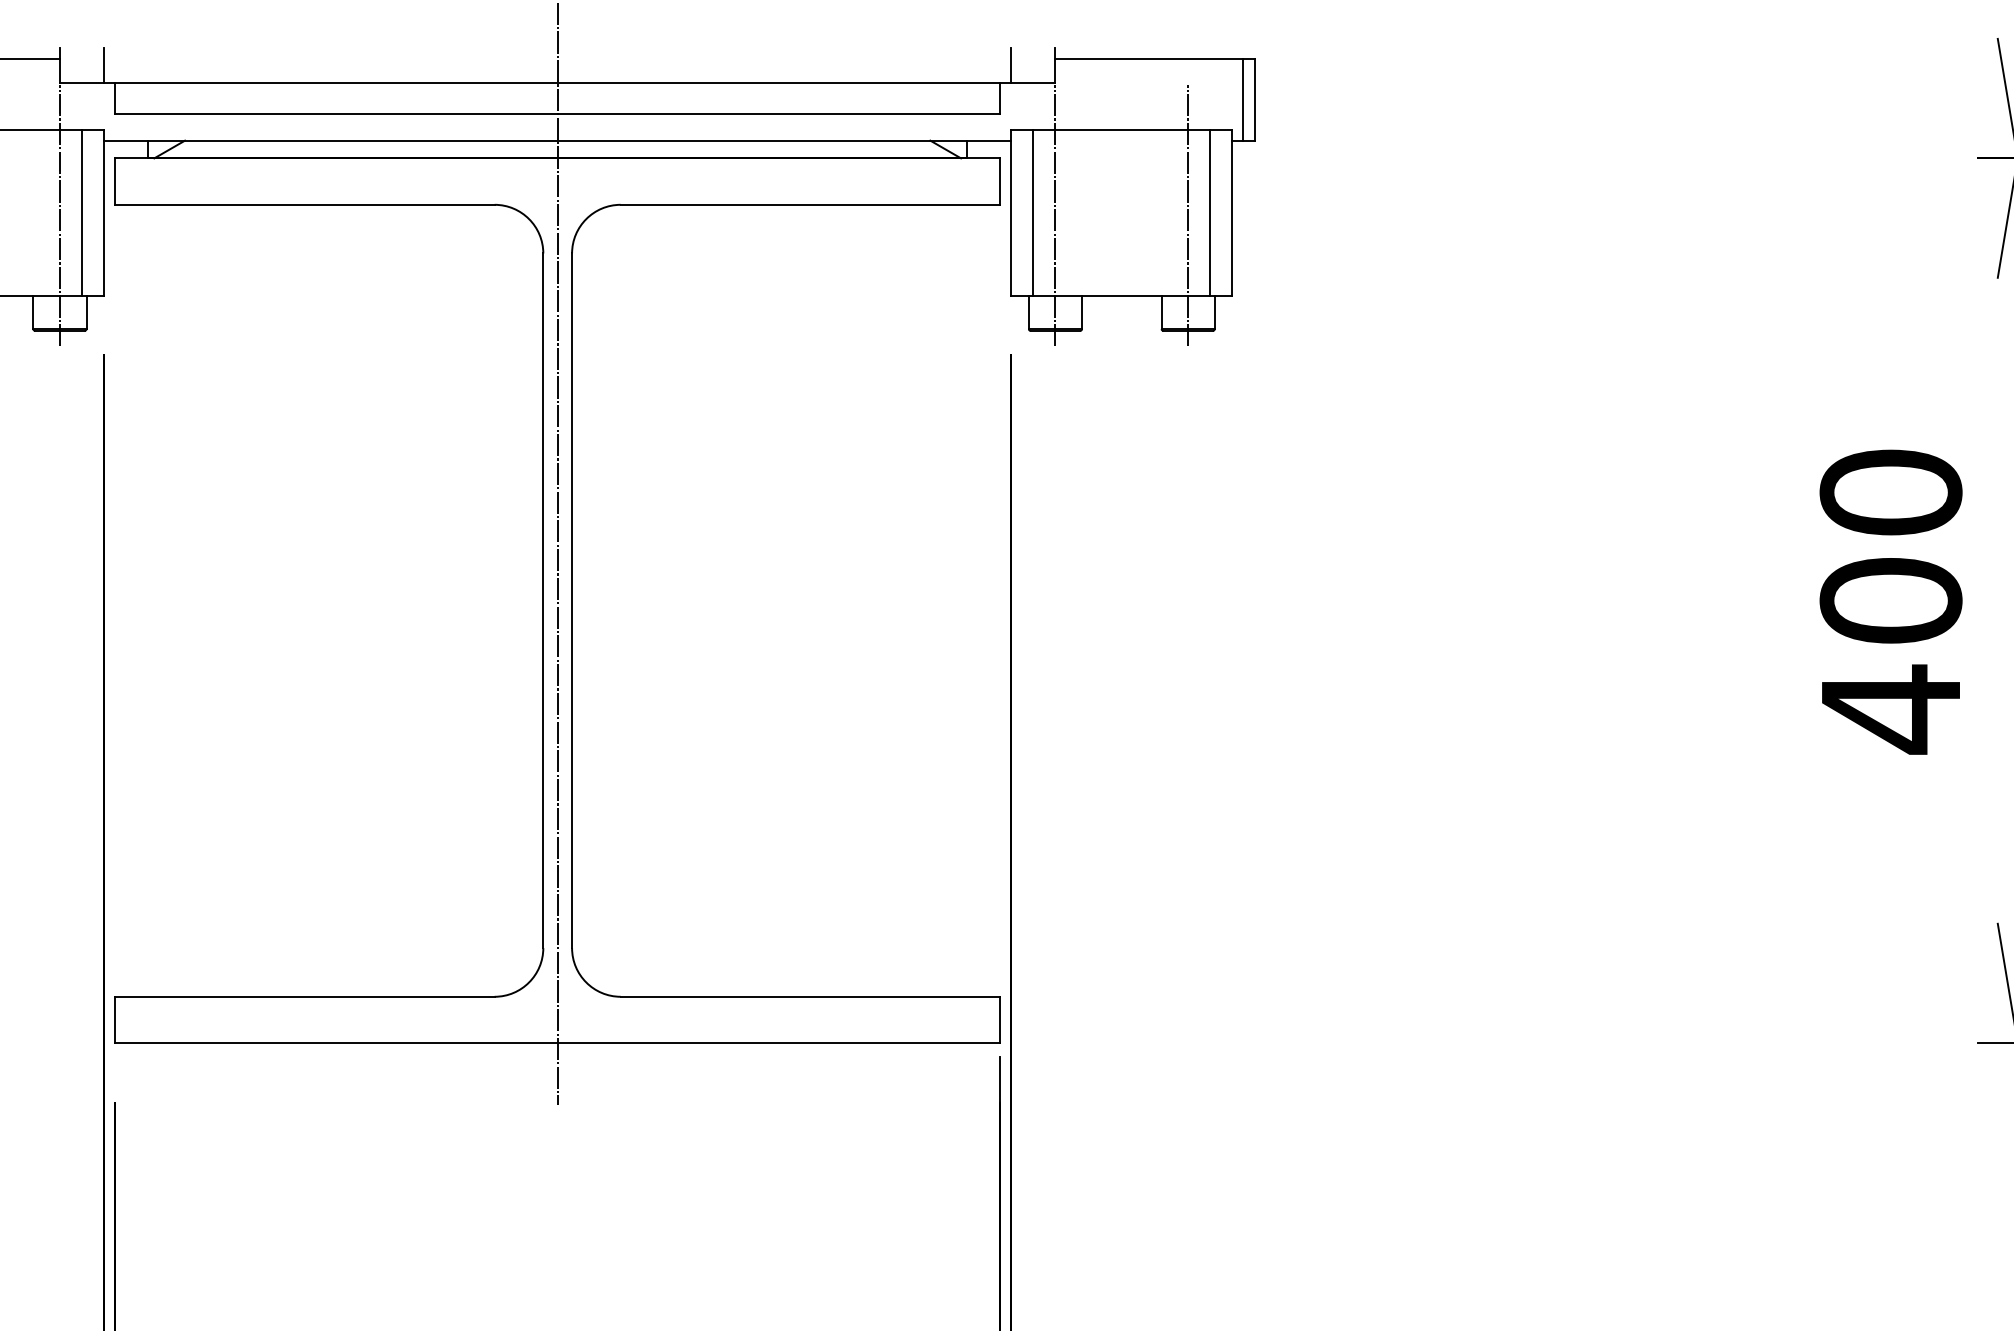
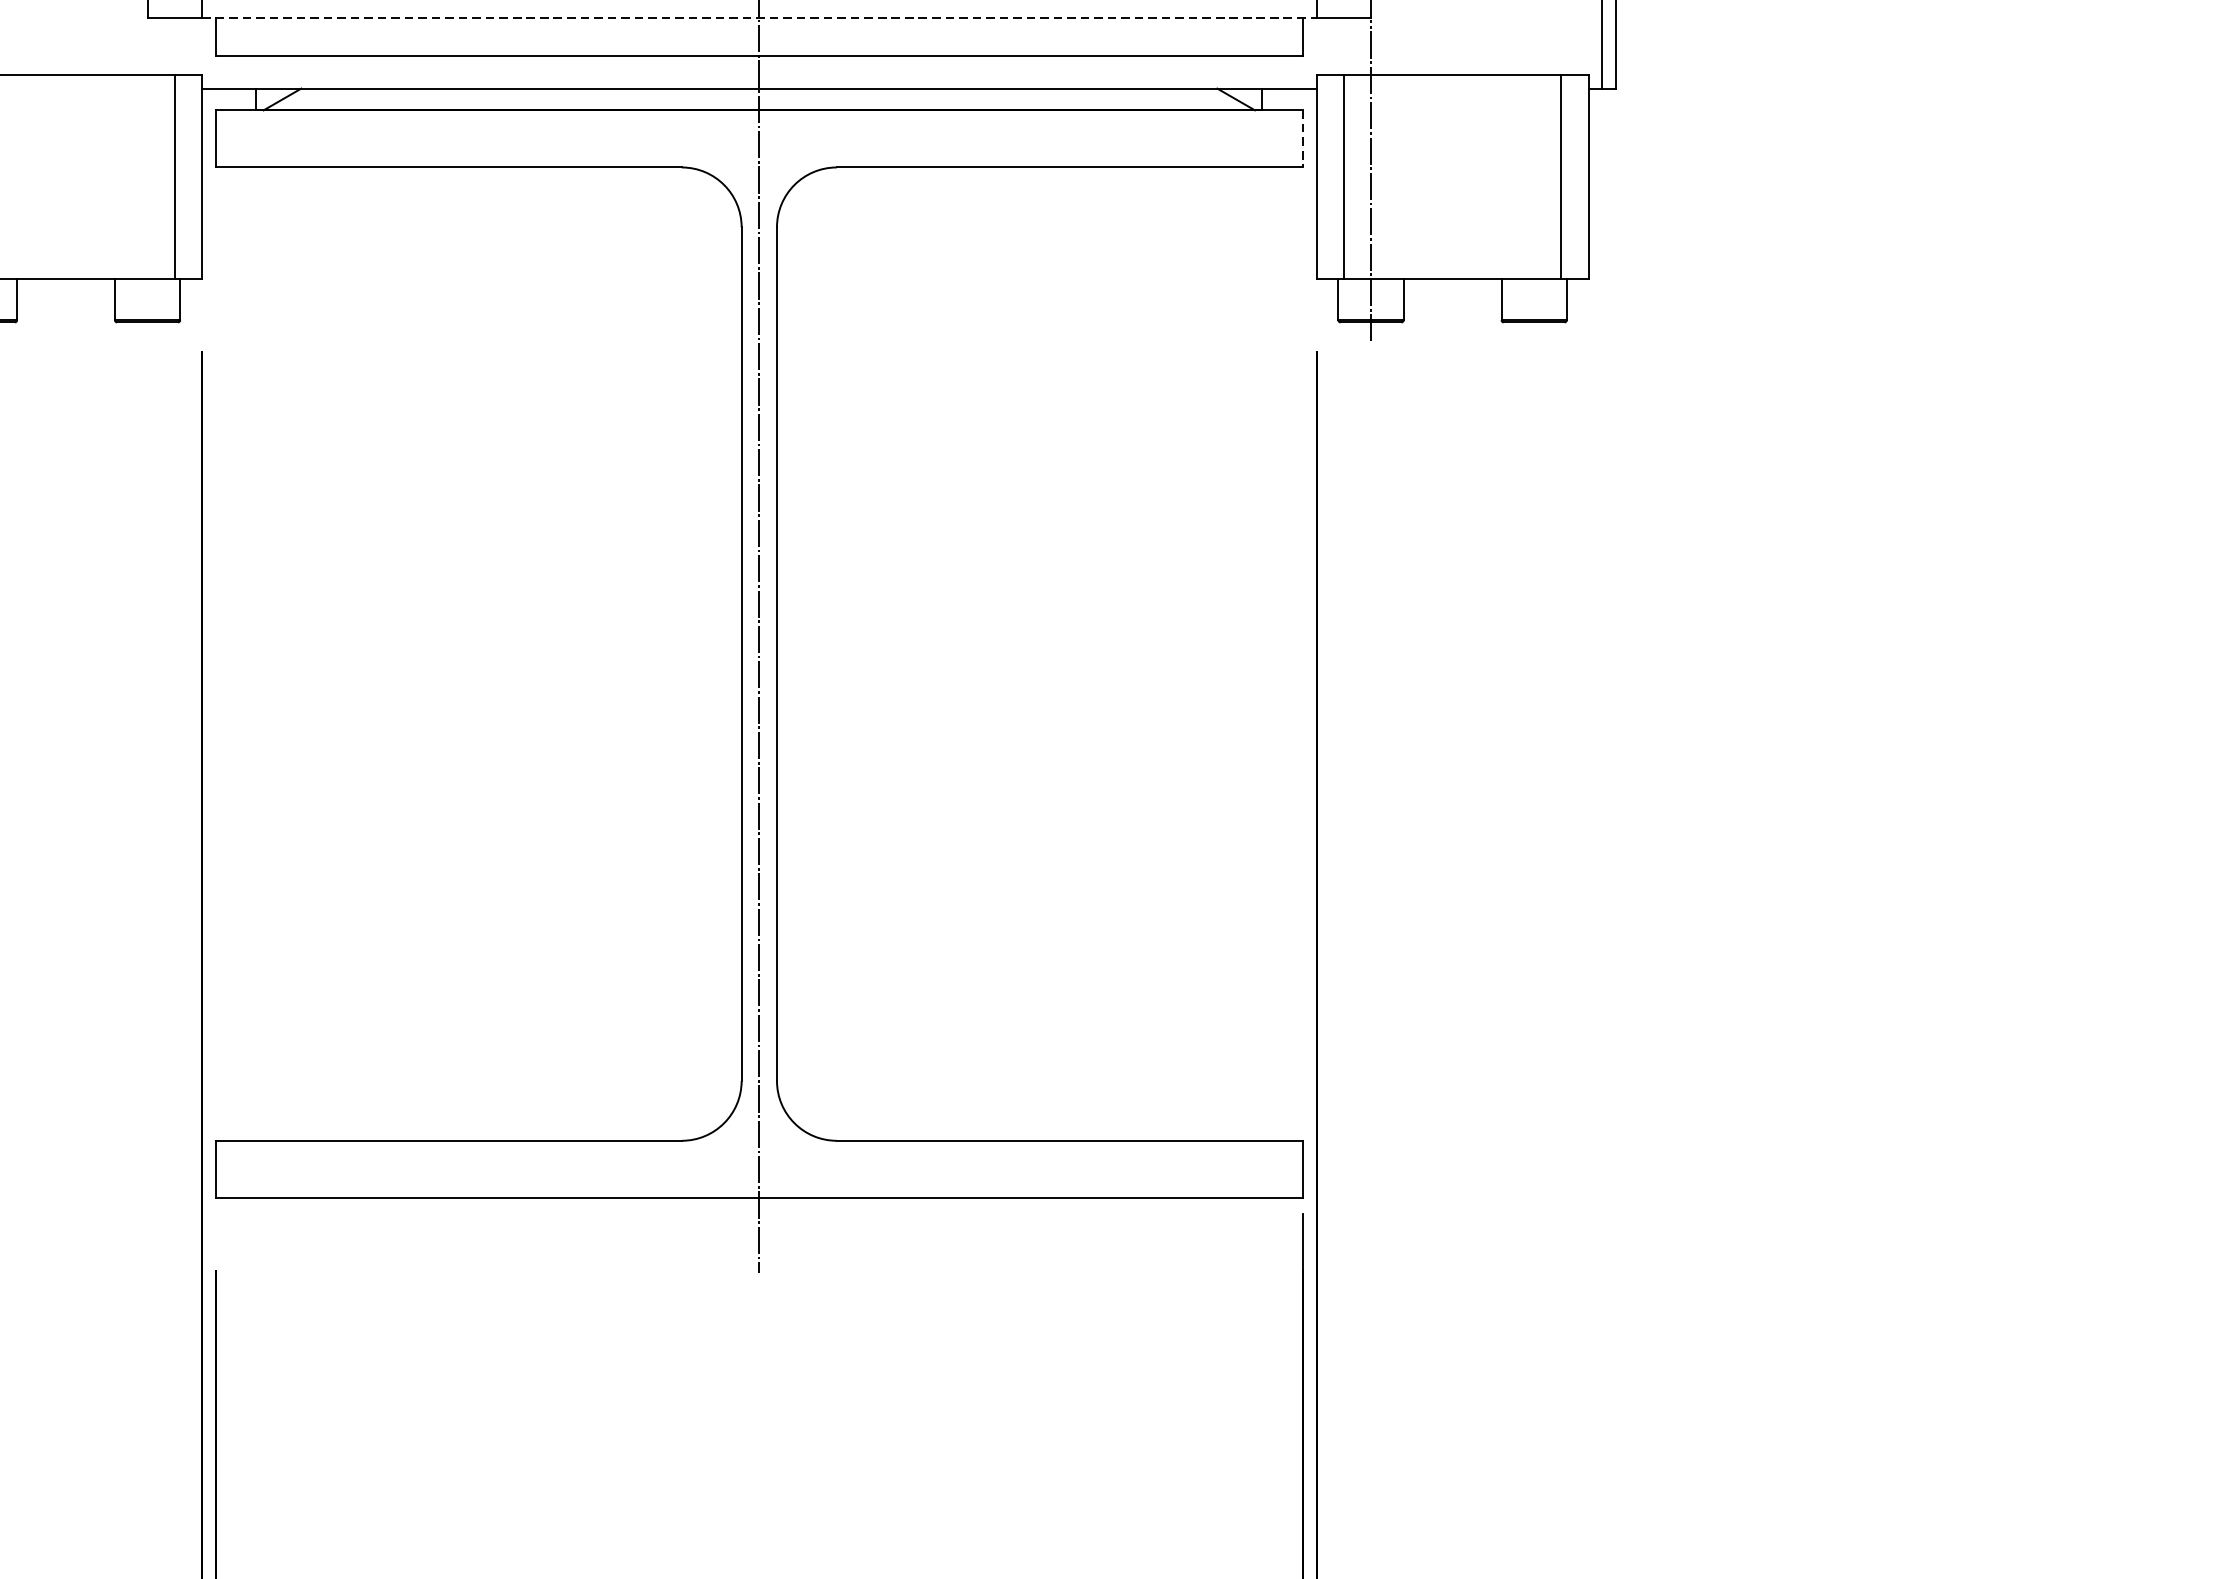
line: (557, 83) -> (759, 18), solid -> dashed
line: (1000, 182) -> (1303, 140), solid -> dashed
line: (59, 215) -> (147, 180), removed
line: (1188, 215) -> (1534, 180), removed

